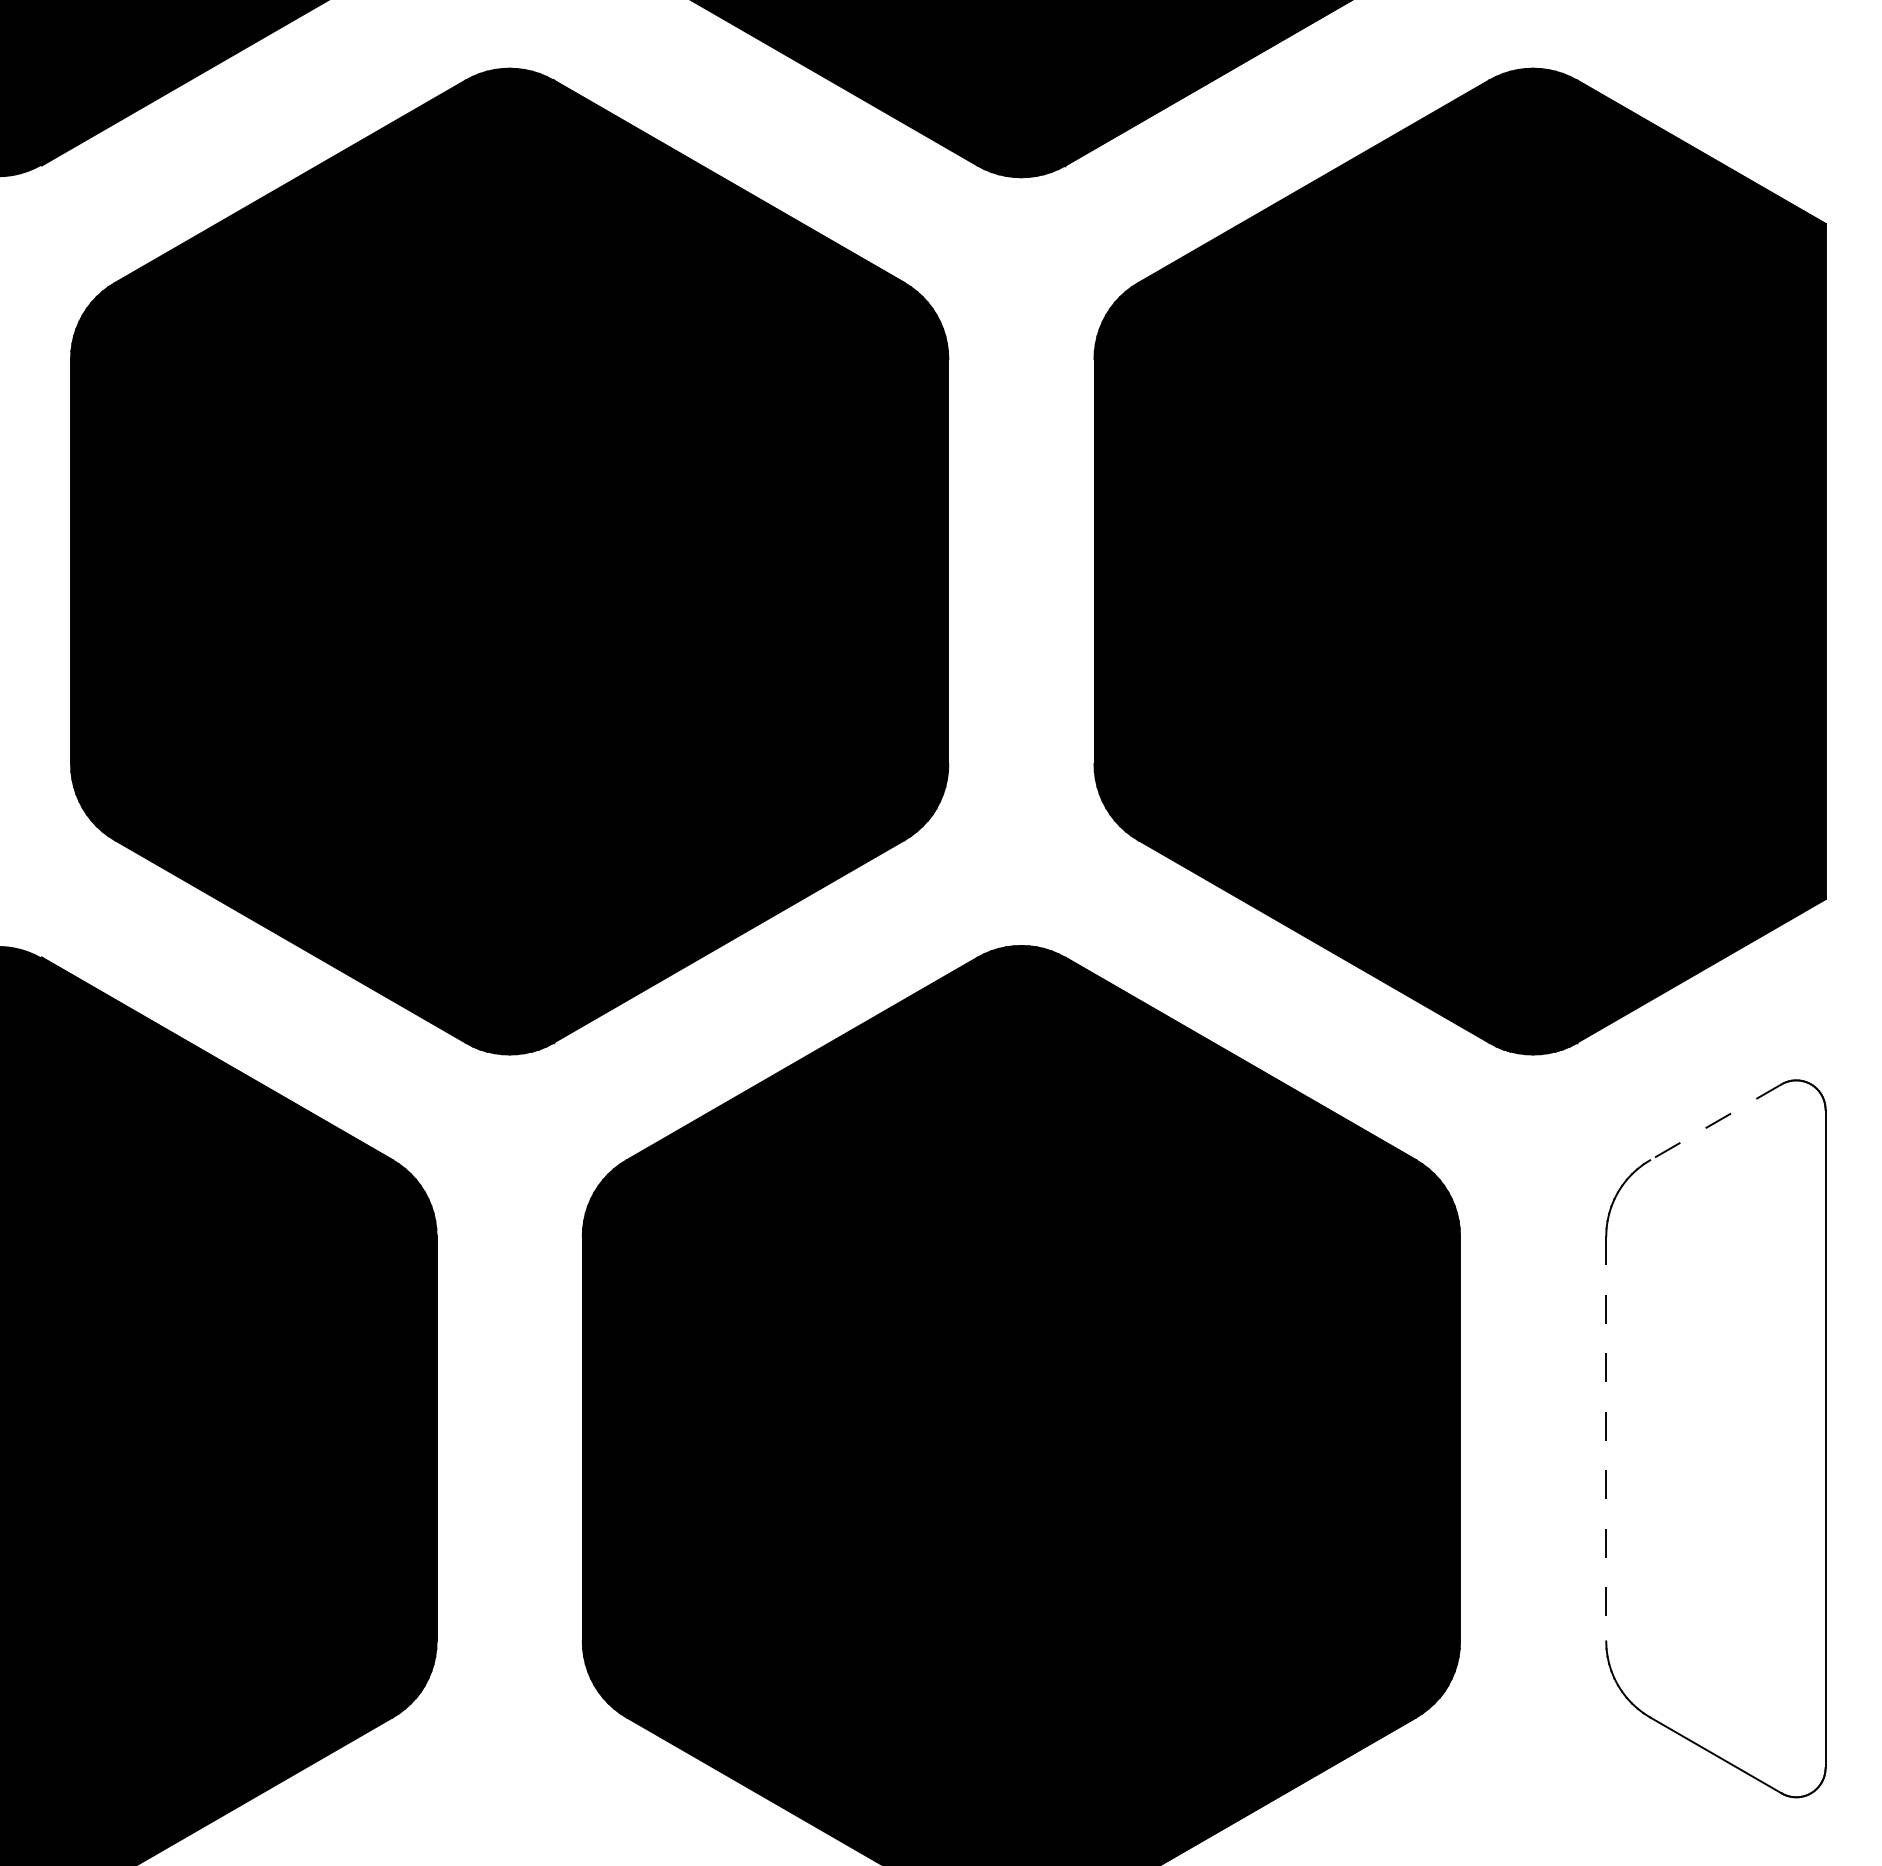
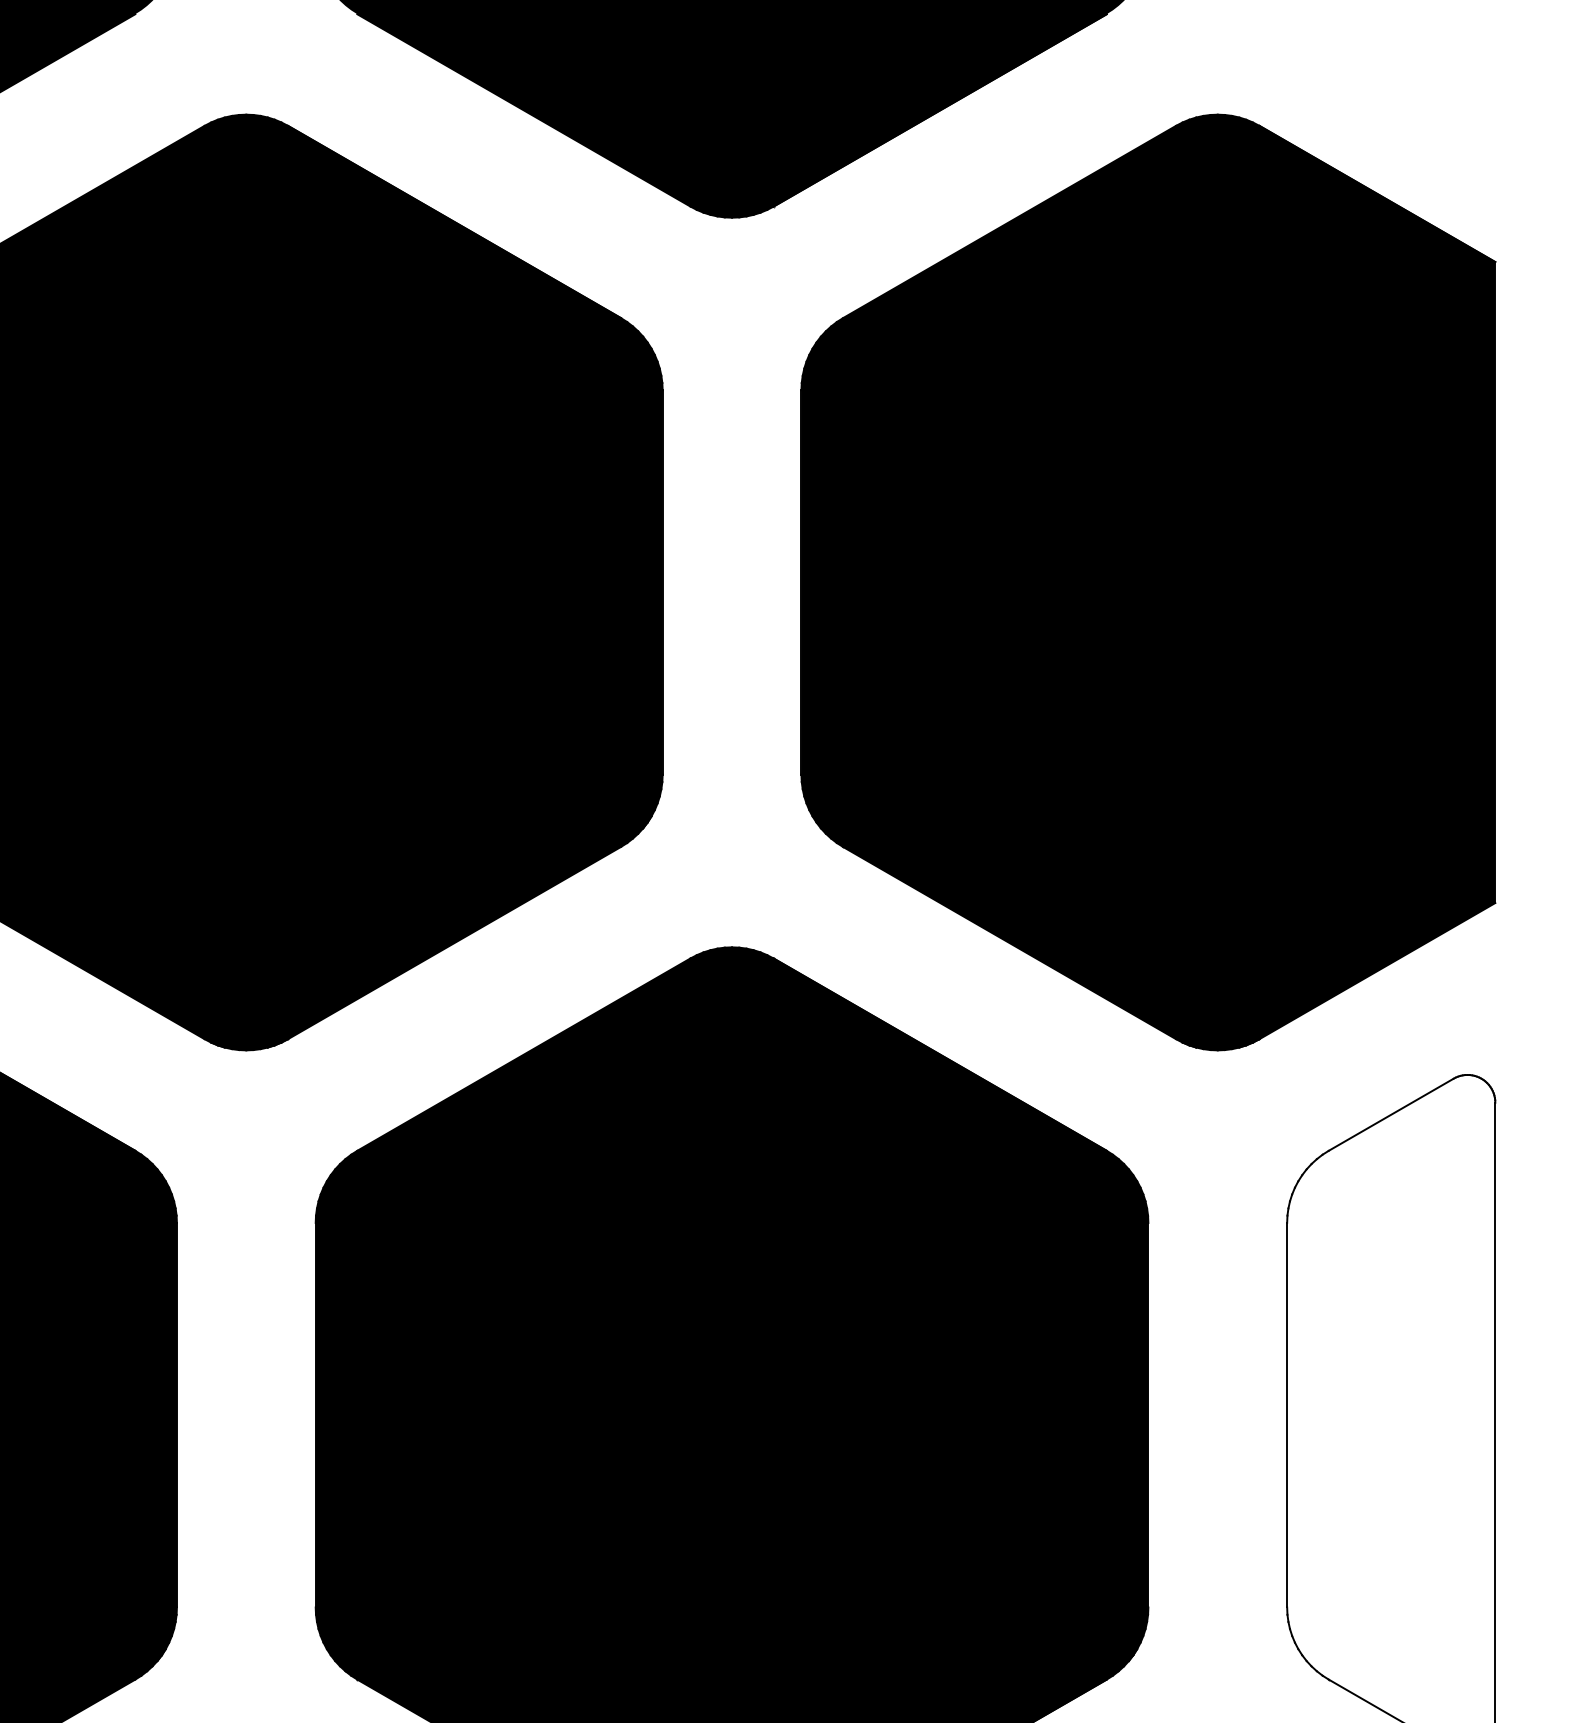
line: (1715, 1122) -> (1390, 1114), dashed -> solid
line: (1606, 1438) -> (1287, 1414), dashed -> solid

